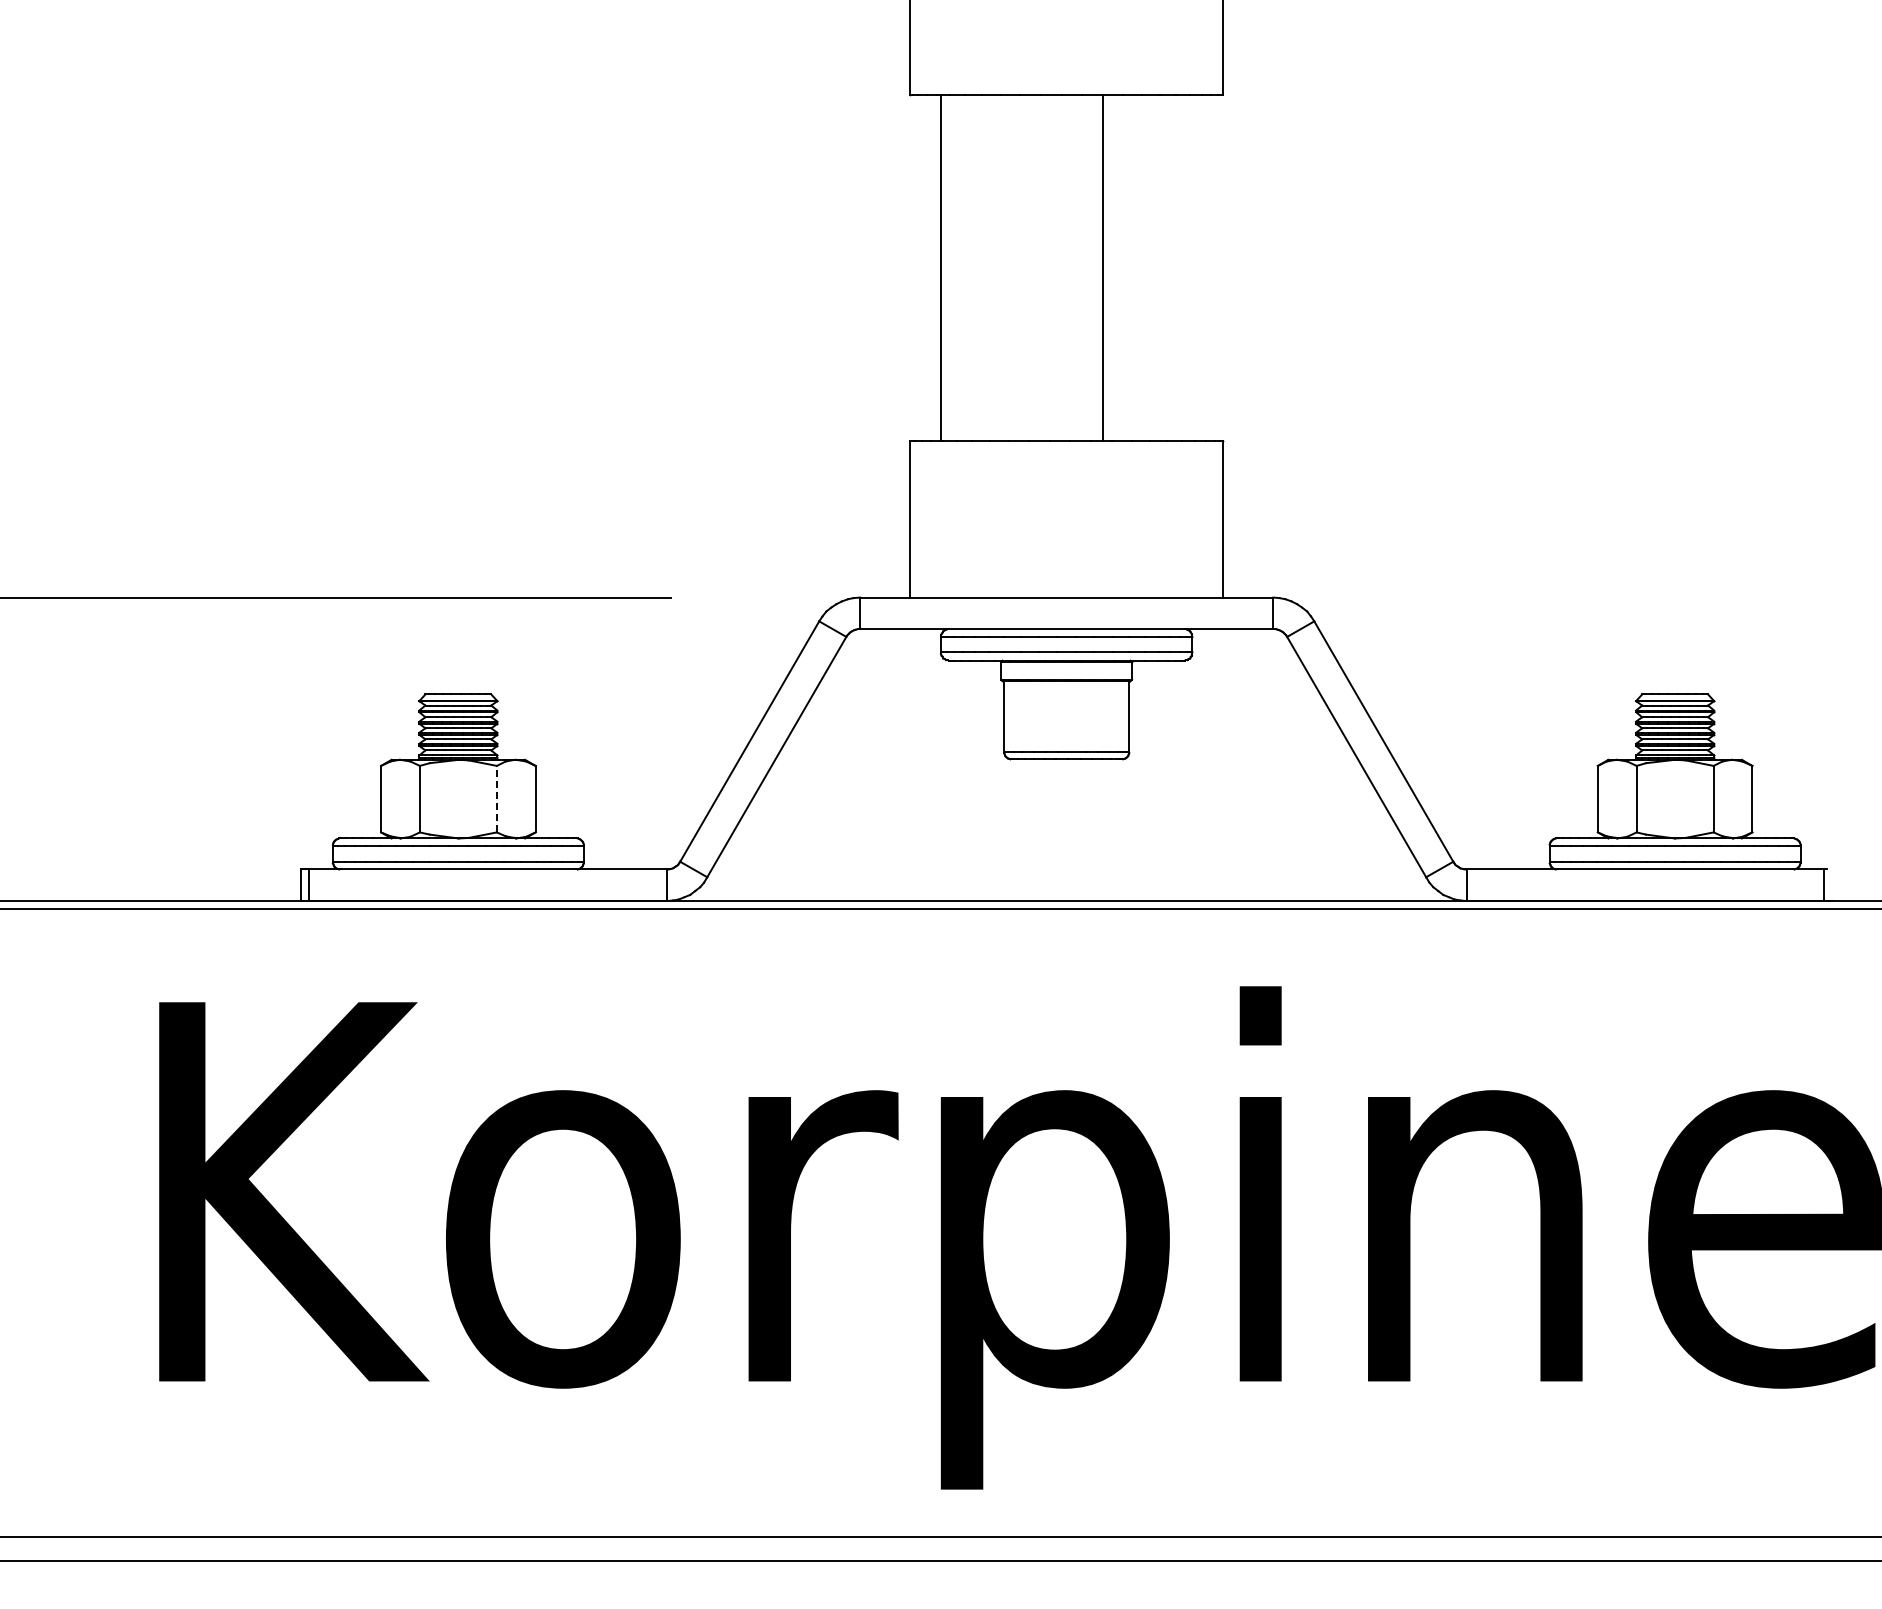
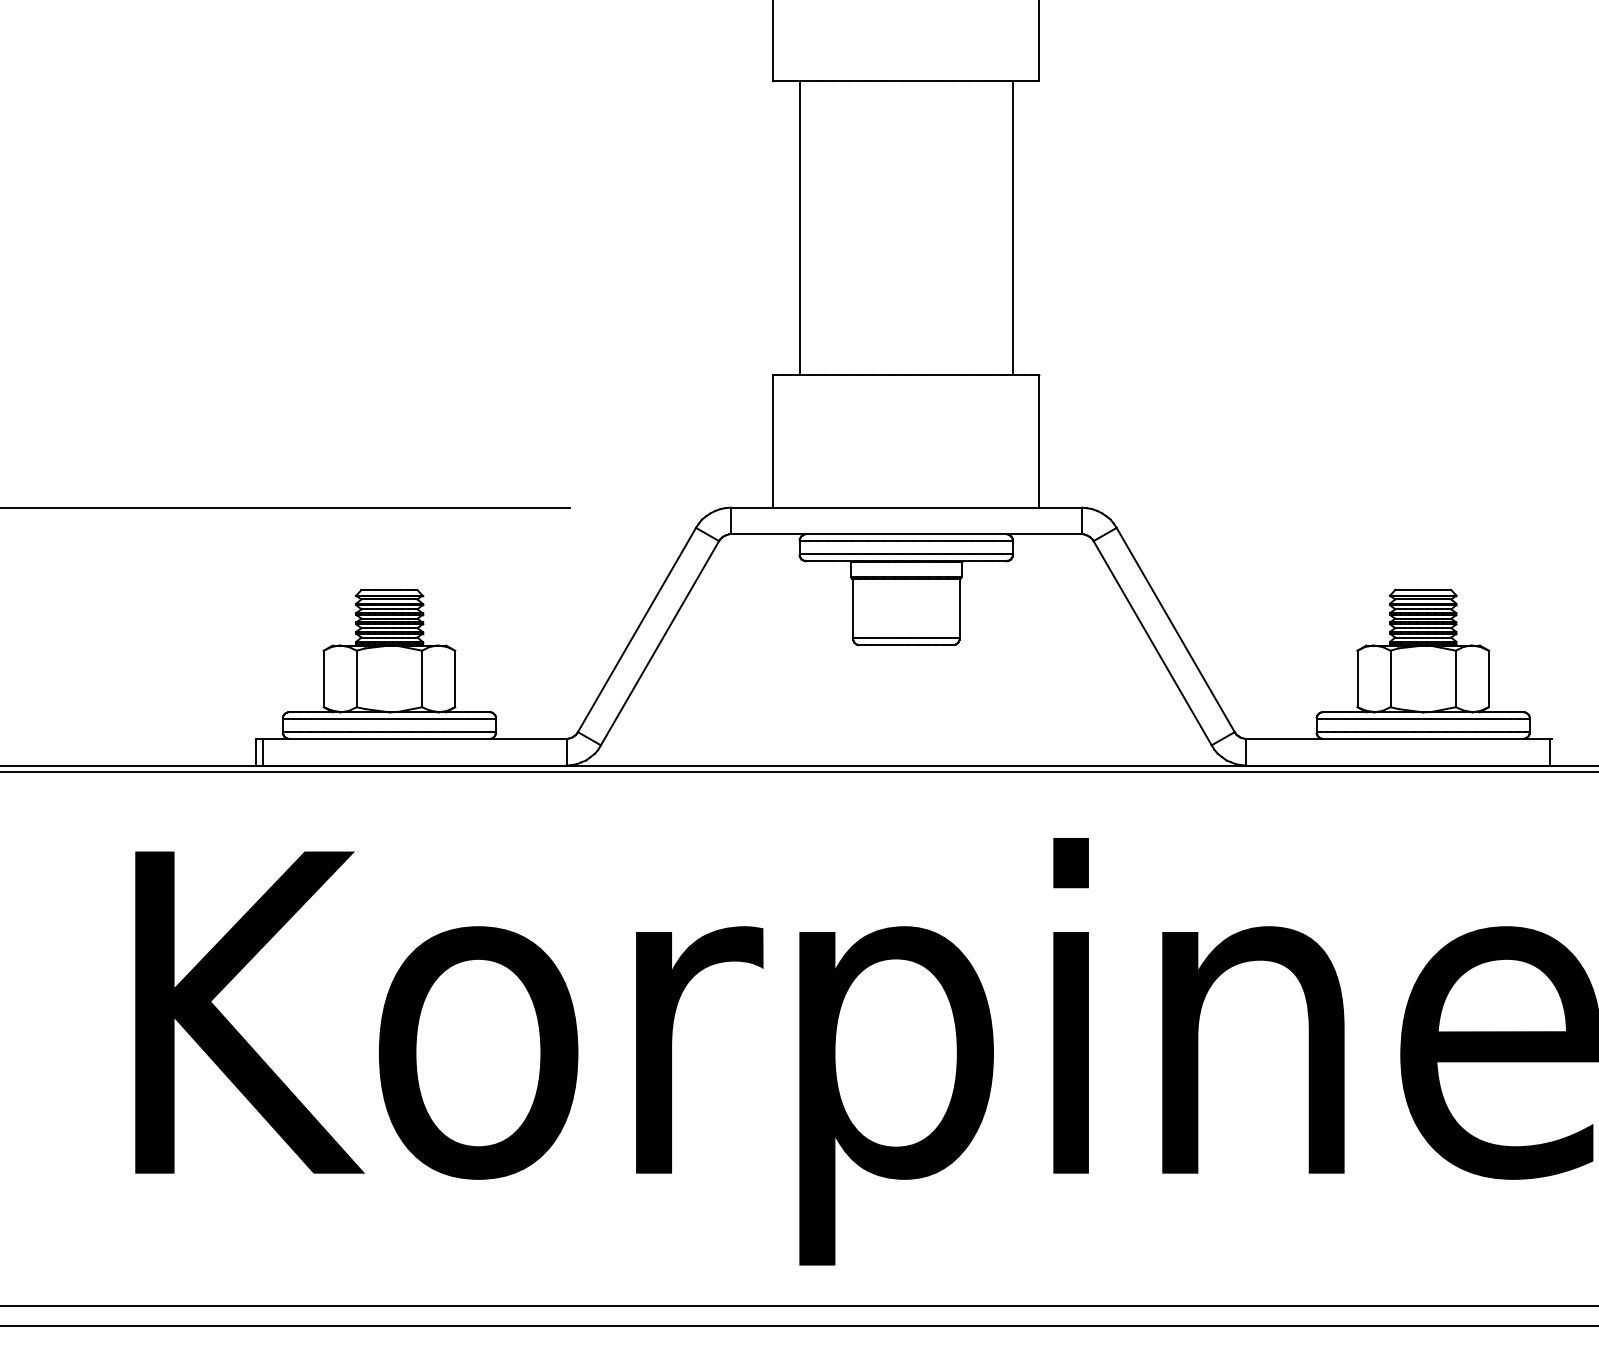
line: (1103, 267) -> (1013, 227), moved
line: (496, 798) -> (421, 678), dashed -> solid

